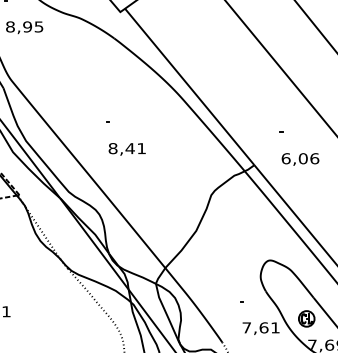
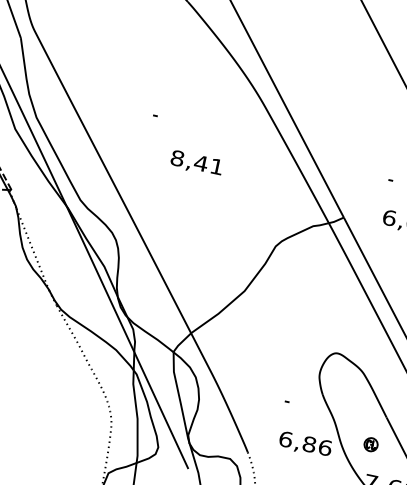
text: (126, 149) -> (195, 163), moved
part: (306, 318) -> (370, 444), size x0.6
text: (260, 327) -> (304, 442), 7,61 -> 6,86

